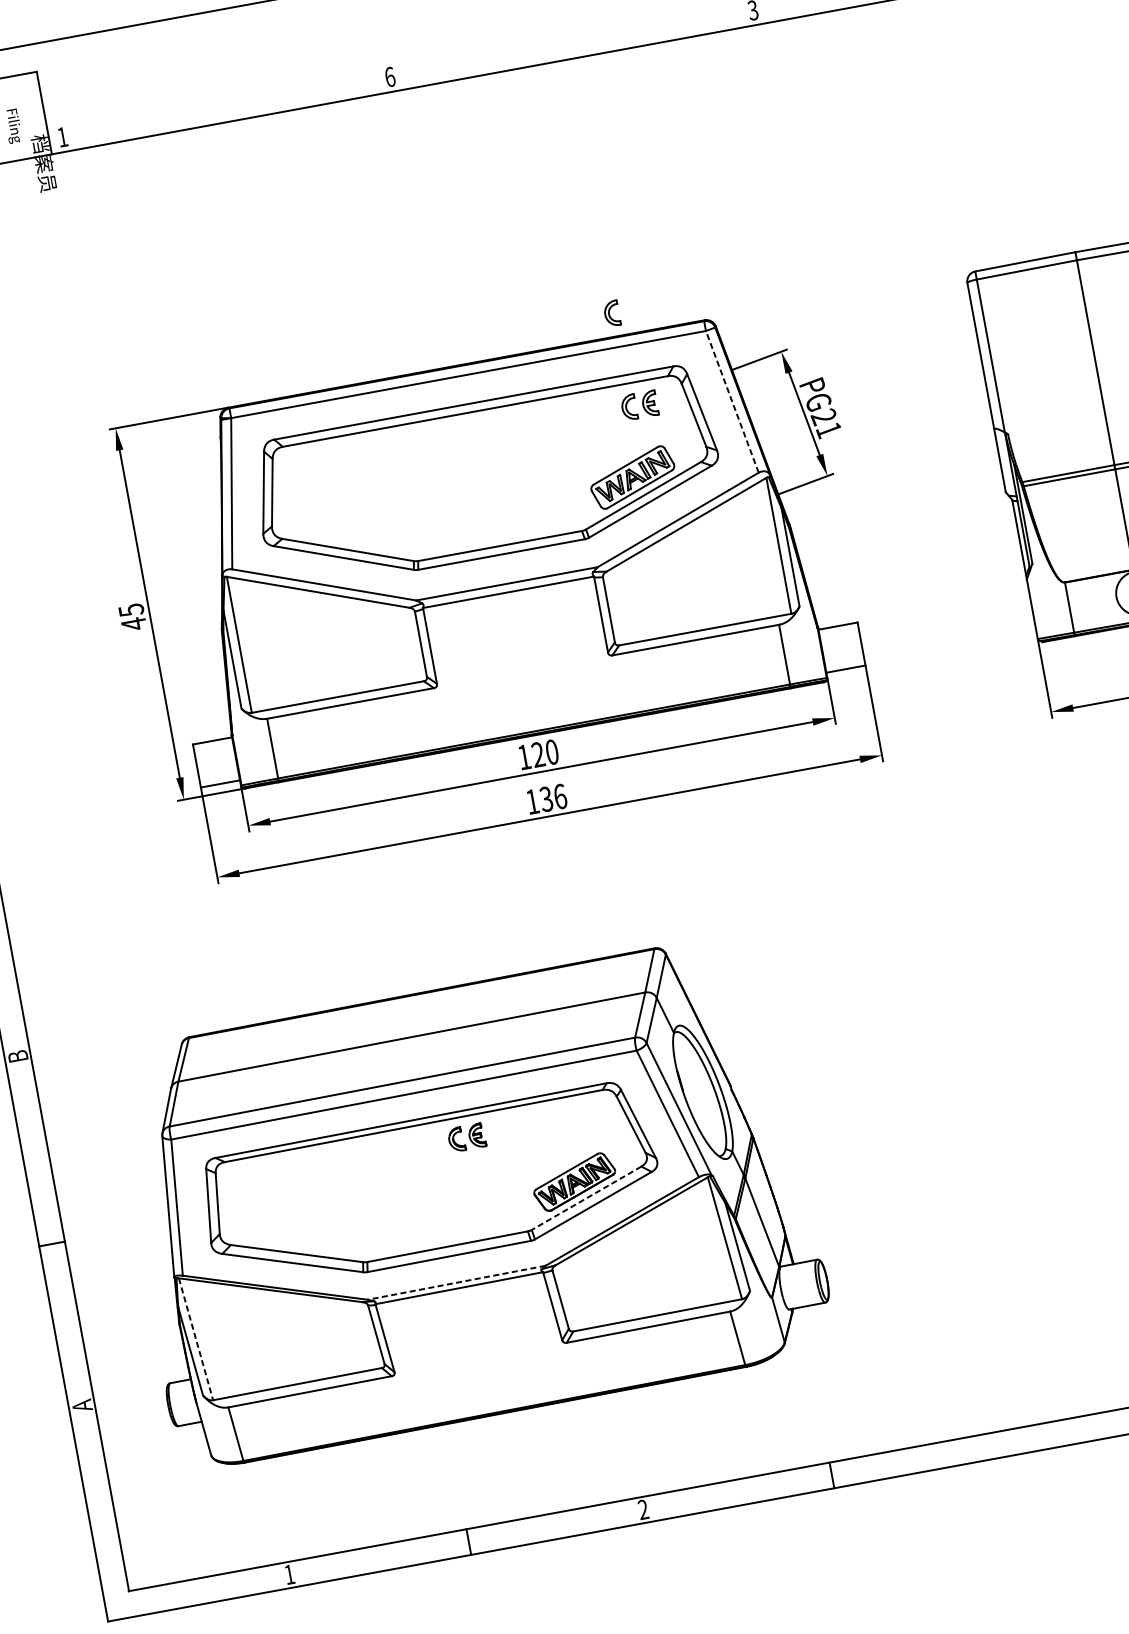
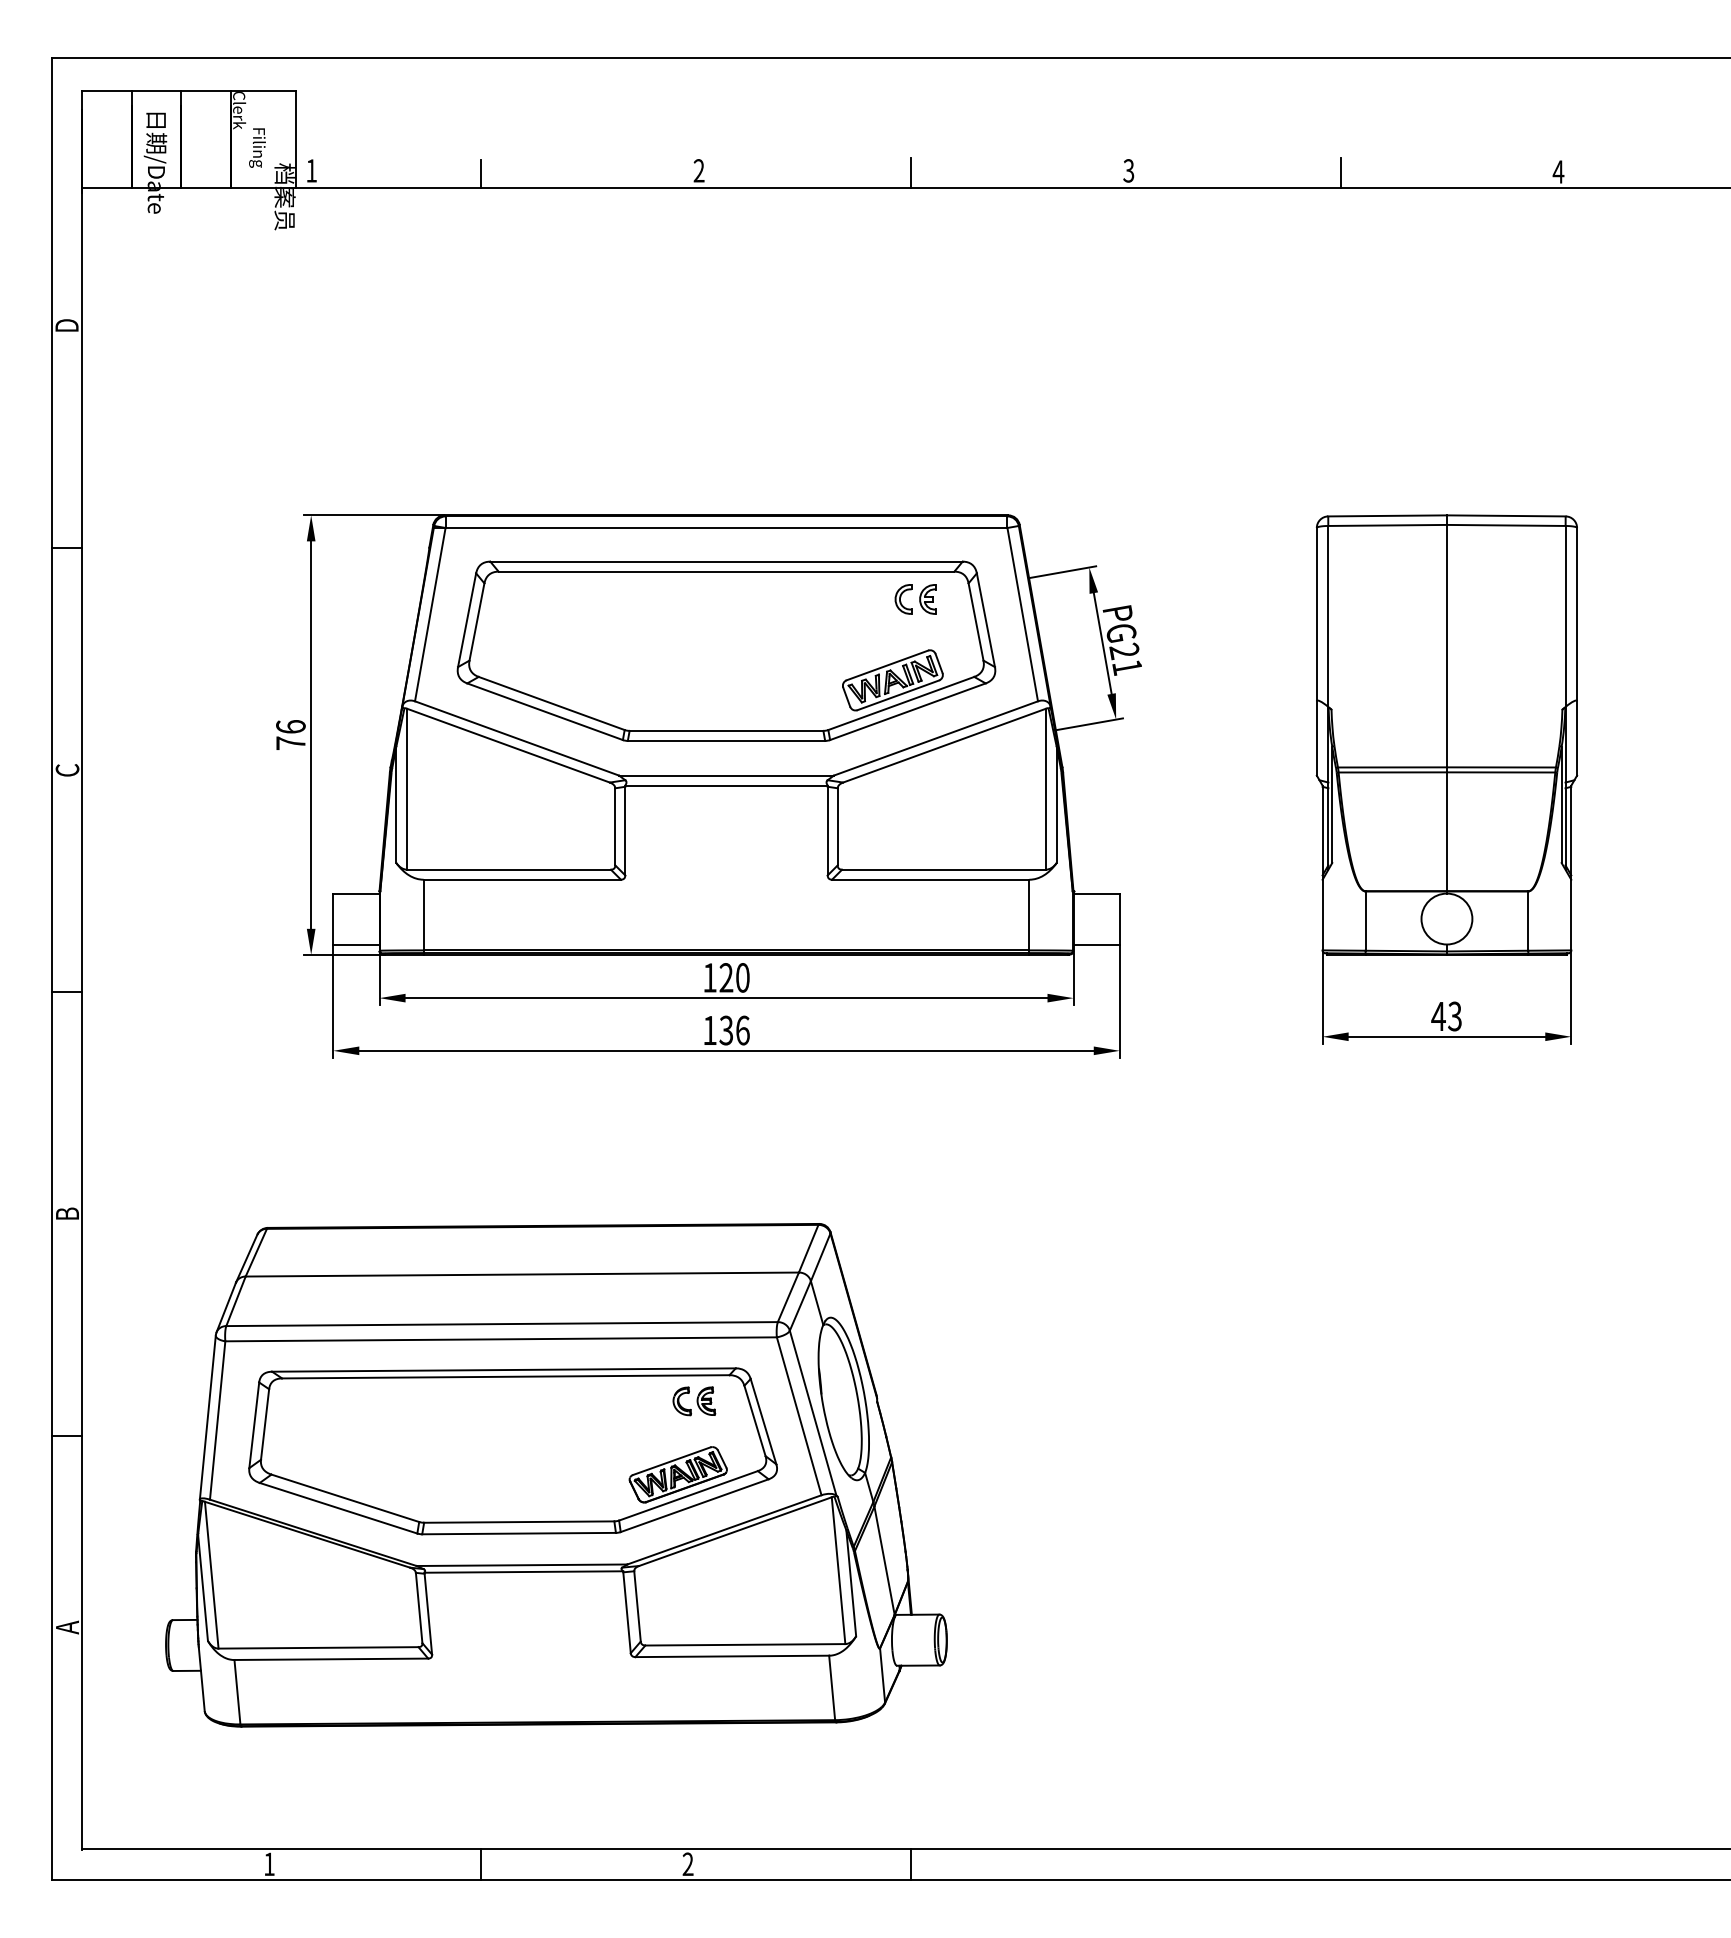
line: (569, 45) -> (911, 172), added
text: (389, 76) -> (698, 170), 6 -> 2
line: (206, 113) -> (481, 173), added
part: (612, 313) -> (903, 488), removed
line: (732, 401) -> (1022, 614), dashed -> solid
text: (132, 617) -> (290, 735), 45 -> 76
part: (467, 1137) -> (694, 1401), moved
line: (586, 1198) -> (688, 1495), dashed -> solid
line: (456, 1283) -> (521, 1565), dashed -> solid
line: (195, 1339) -> (211, 1575), dashed -> solid

